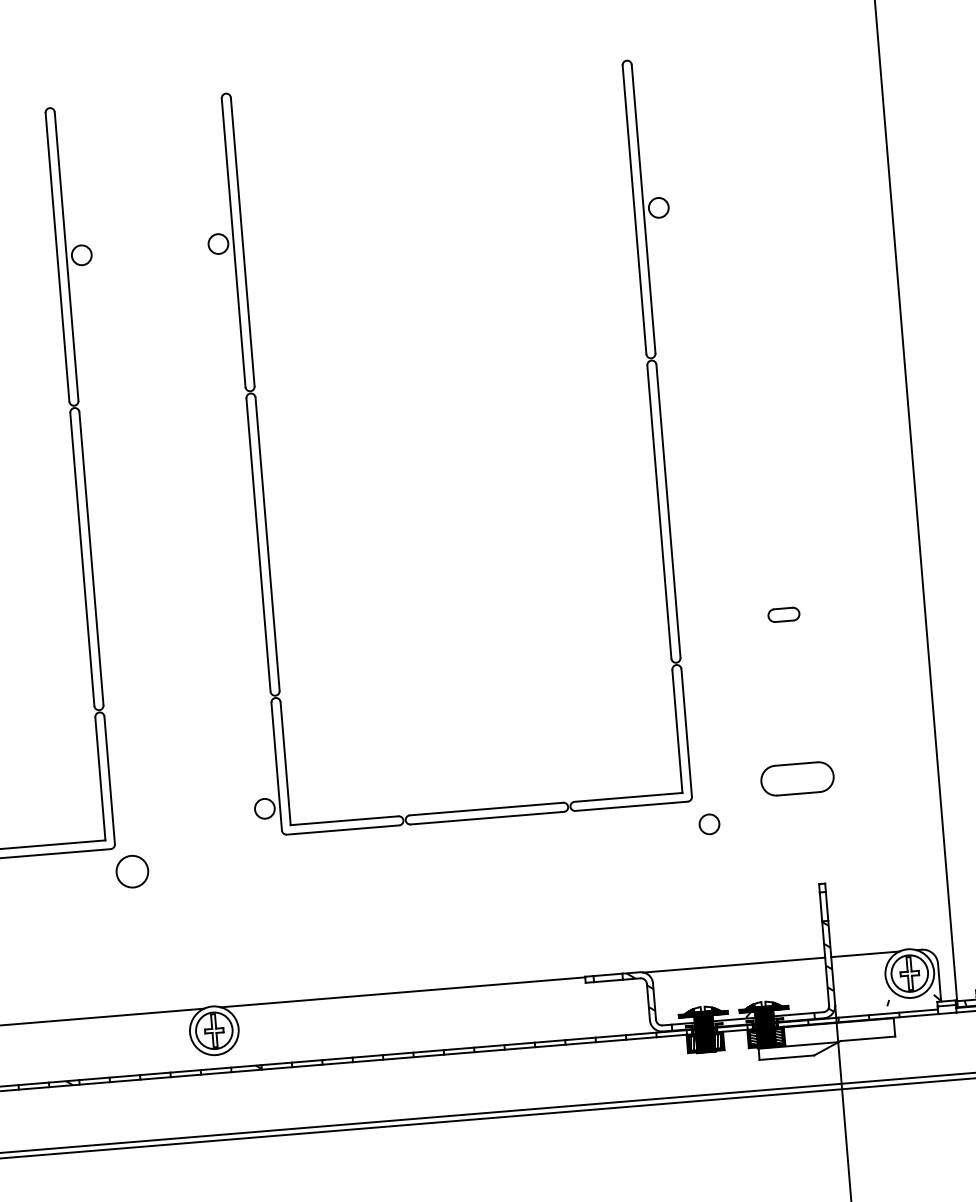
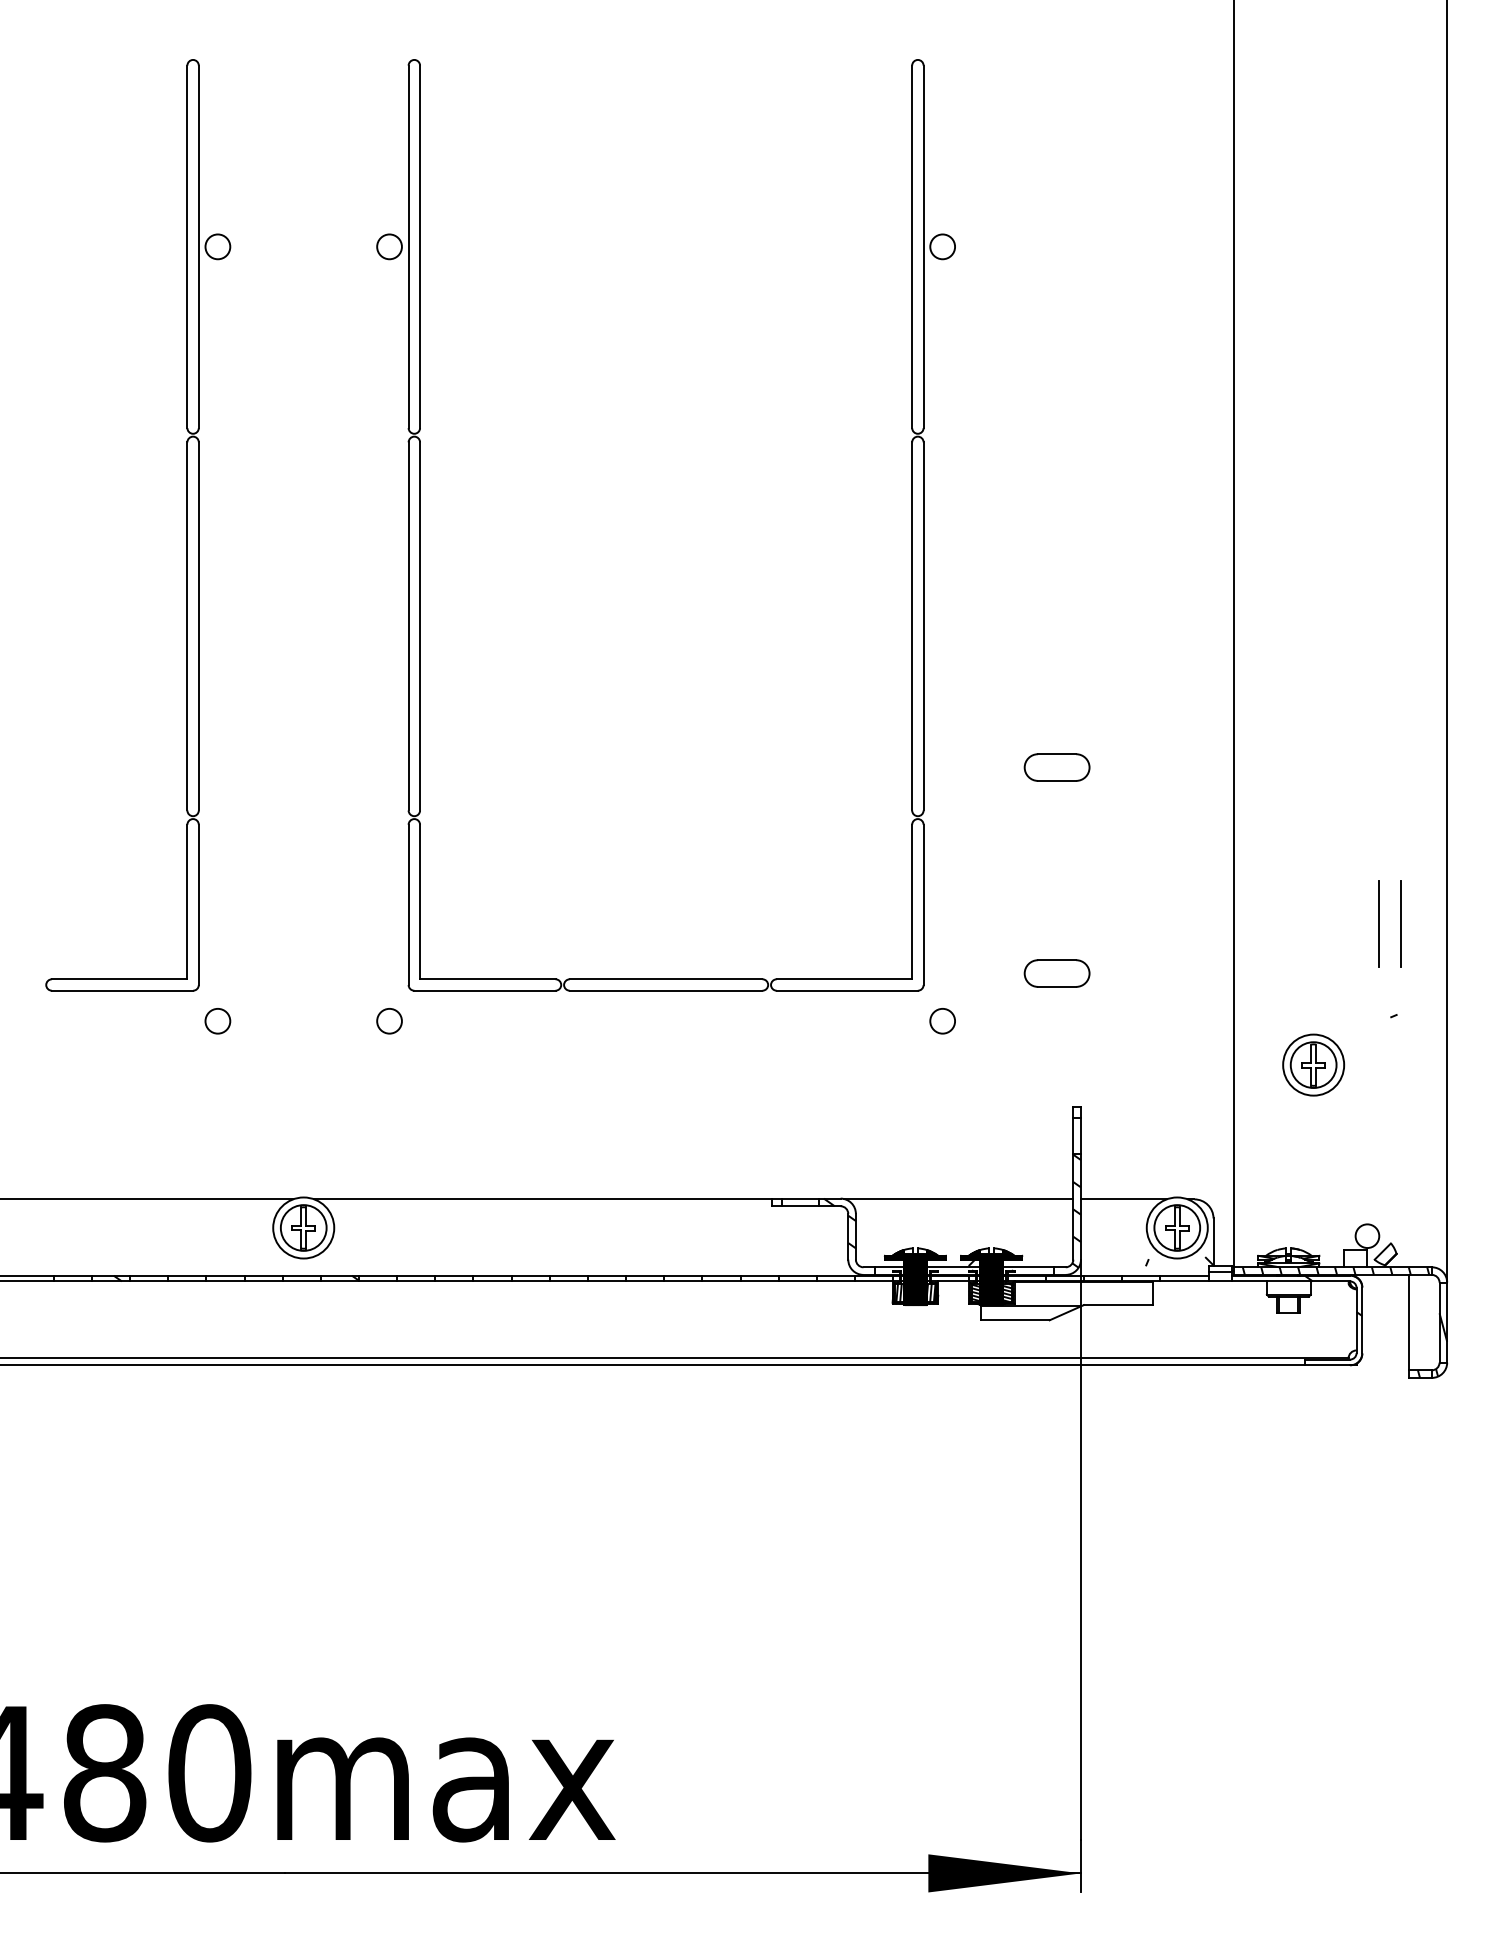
part: (783, 614) -> (1056, 767), size x1.67
part: (796, 778) -> (1056, 973), size x0.71
circle: (264, 809) -> (389, 1021), moved
circle: (132, 872) -> (217, 1021), size x0.62

